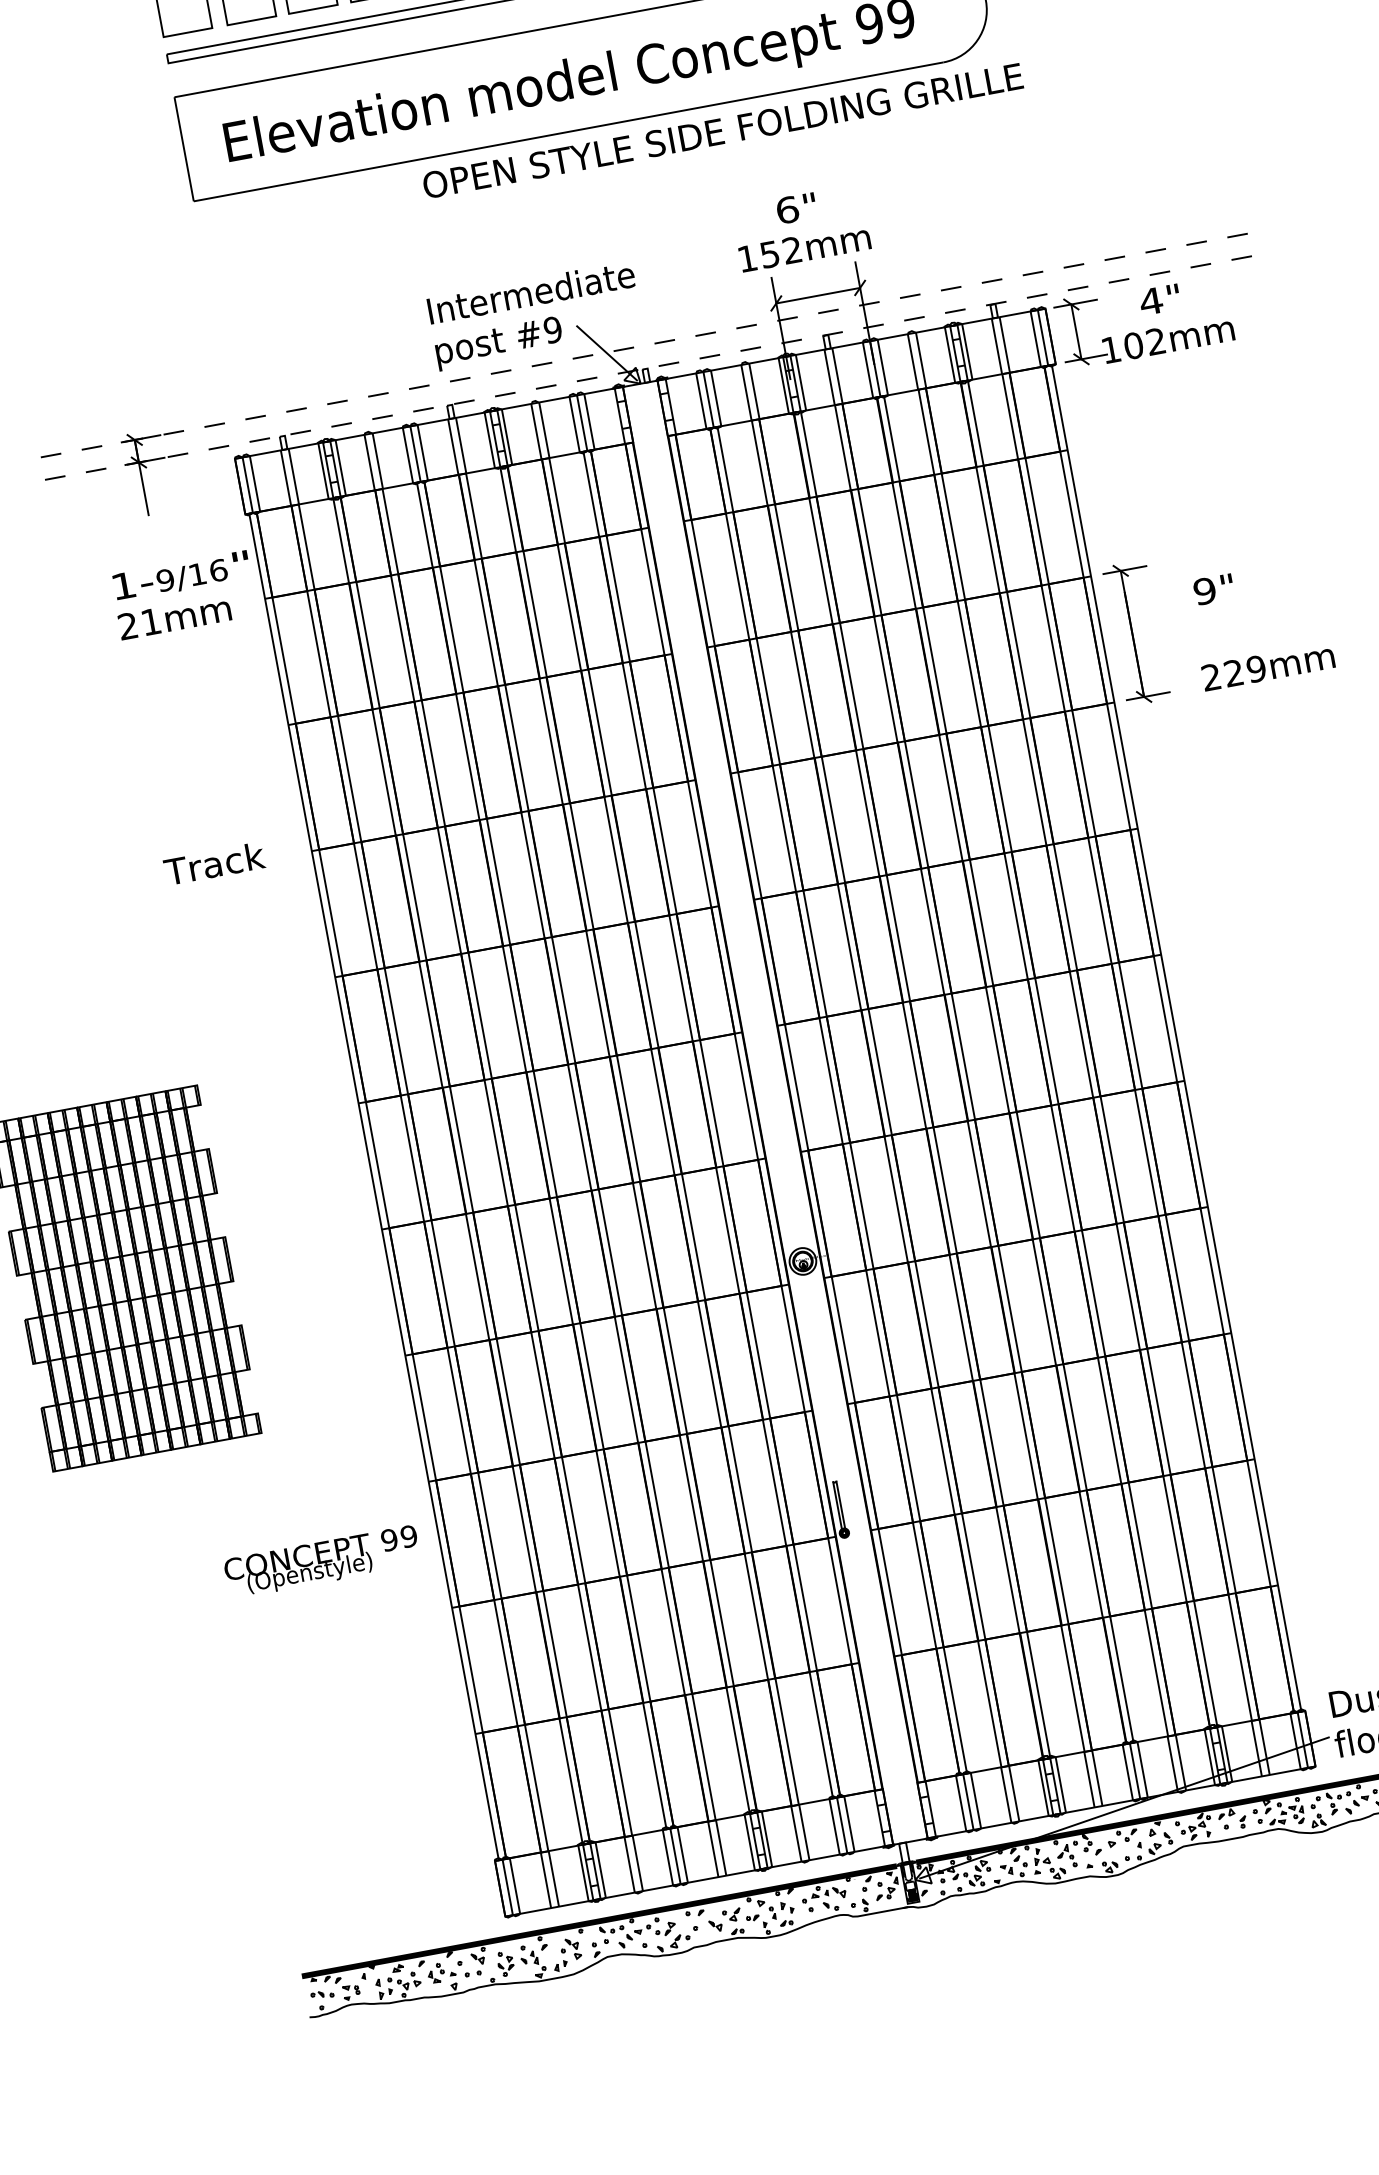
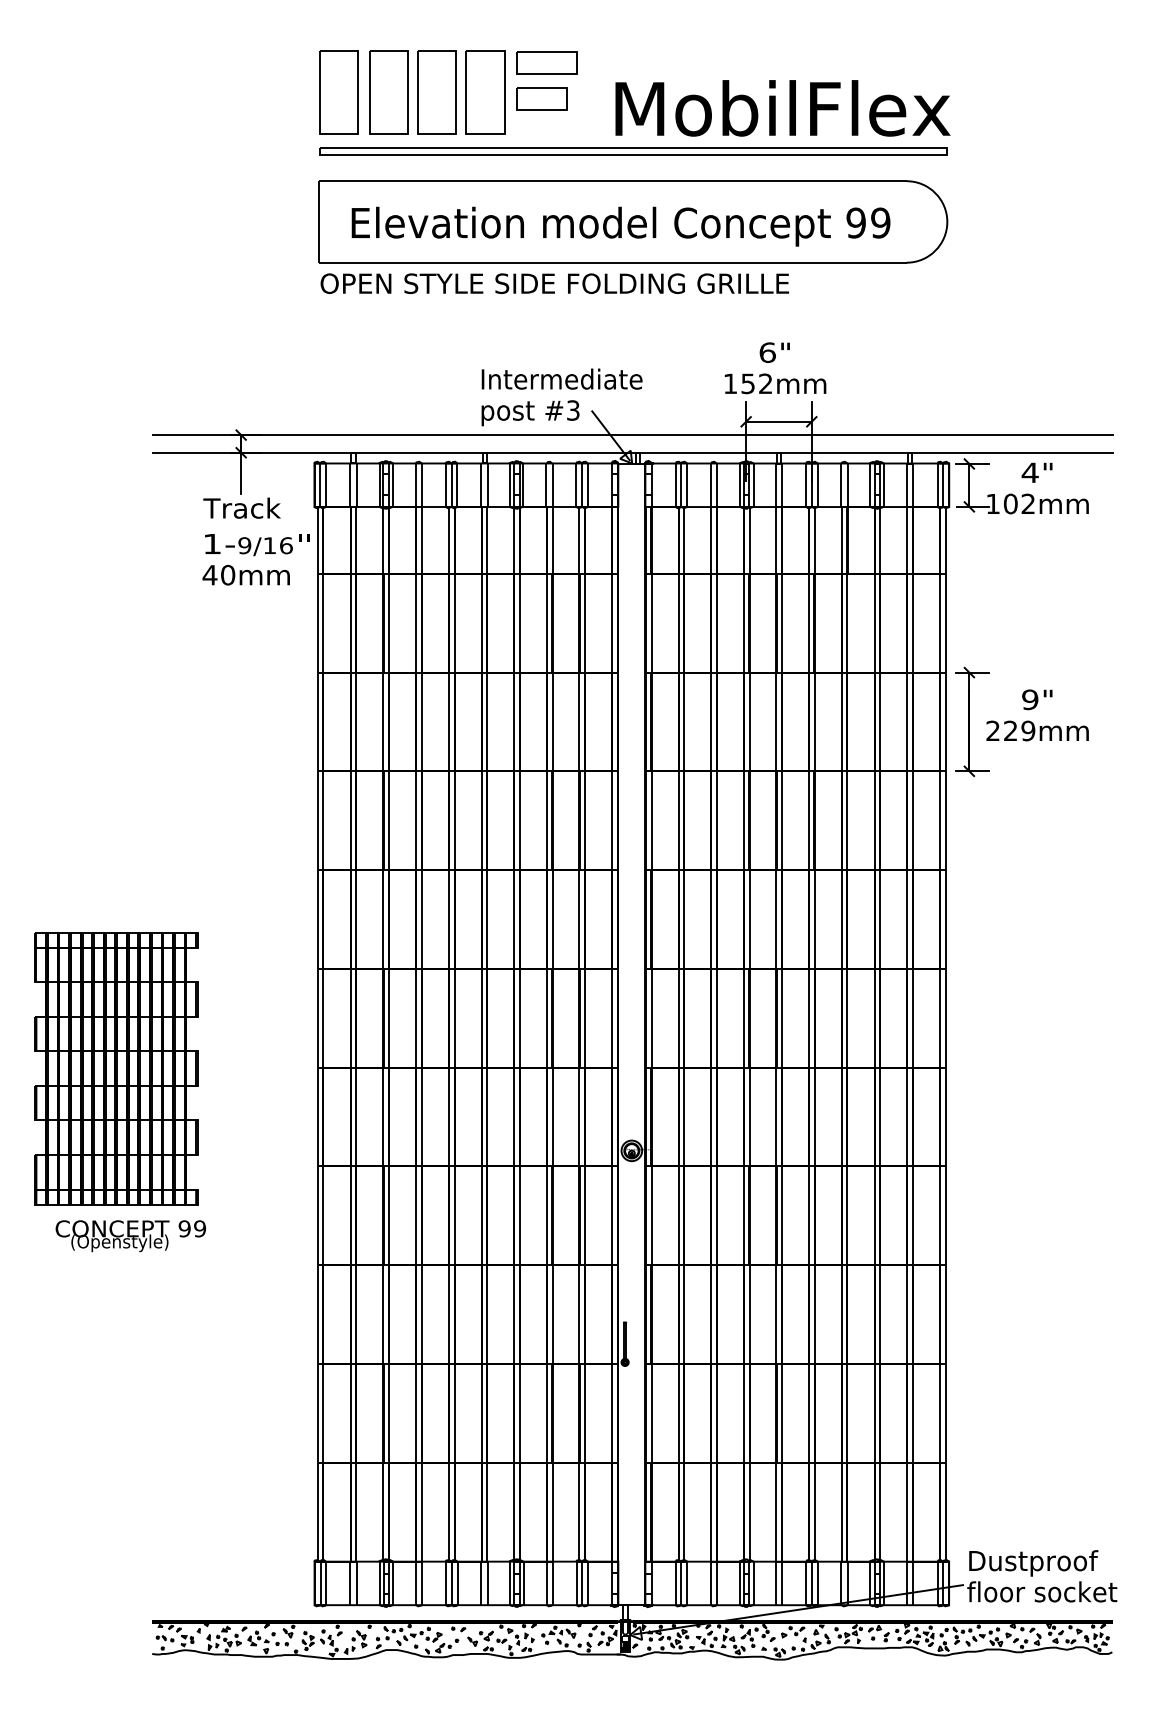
text: (722, 130) -> (554, 283), moved
text: (551, 330) -> (572, 410), #9 -> #3
line: (634, 347) -> (632, 435), dashed -> solid
line: (638, 369) -> (632, 452), dashed -> solid
text: (138, 623) -> (218, 574), 21mm -> 40mm
text: (1267, 666) -> (1037, 730), moved
text: (213, 863) -> (241, 507), moved
text: (322, 1562) -> (130, 1236), moved

